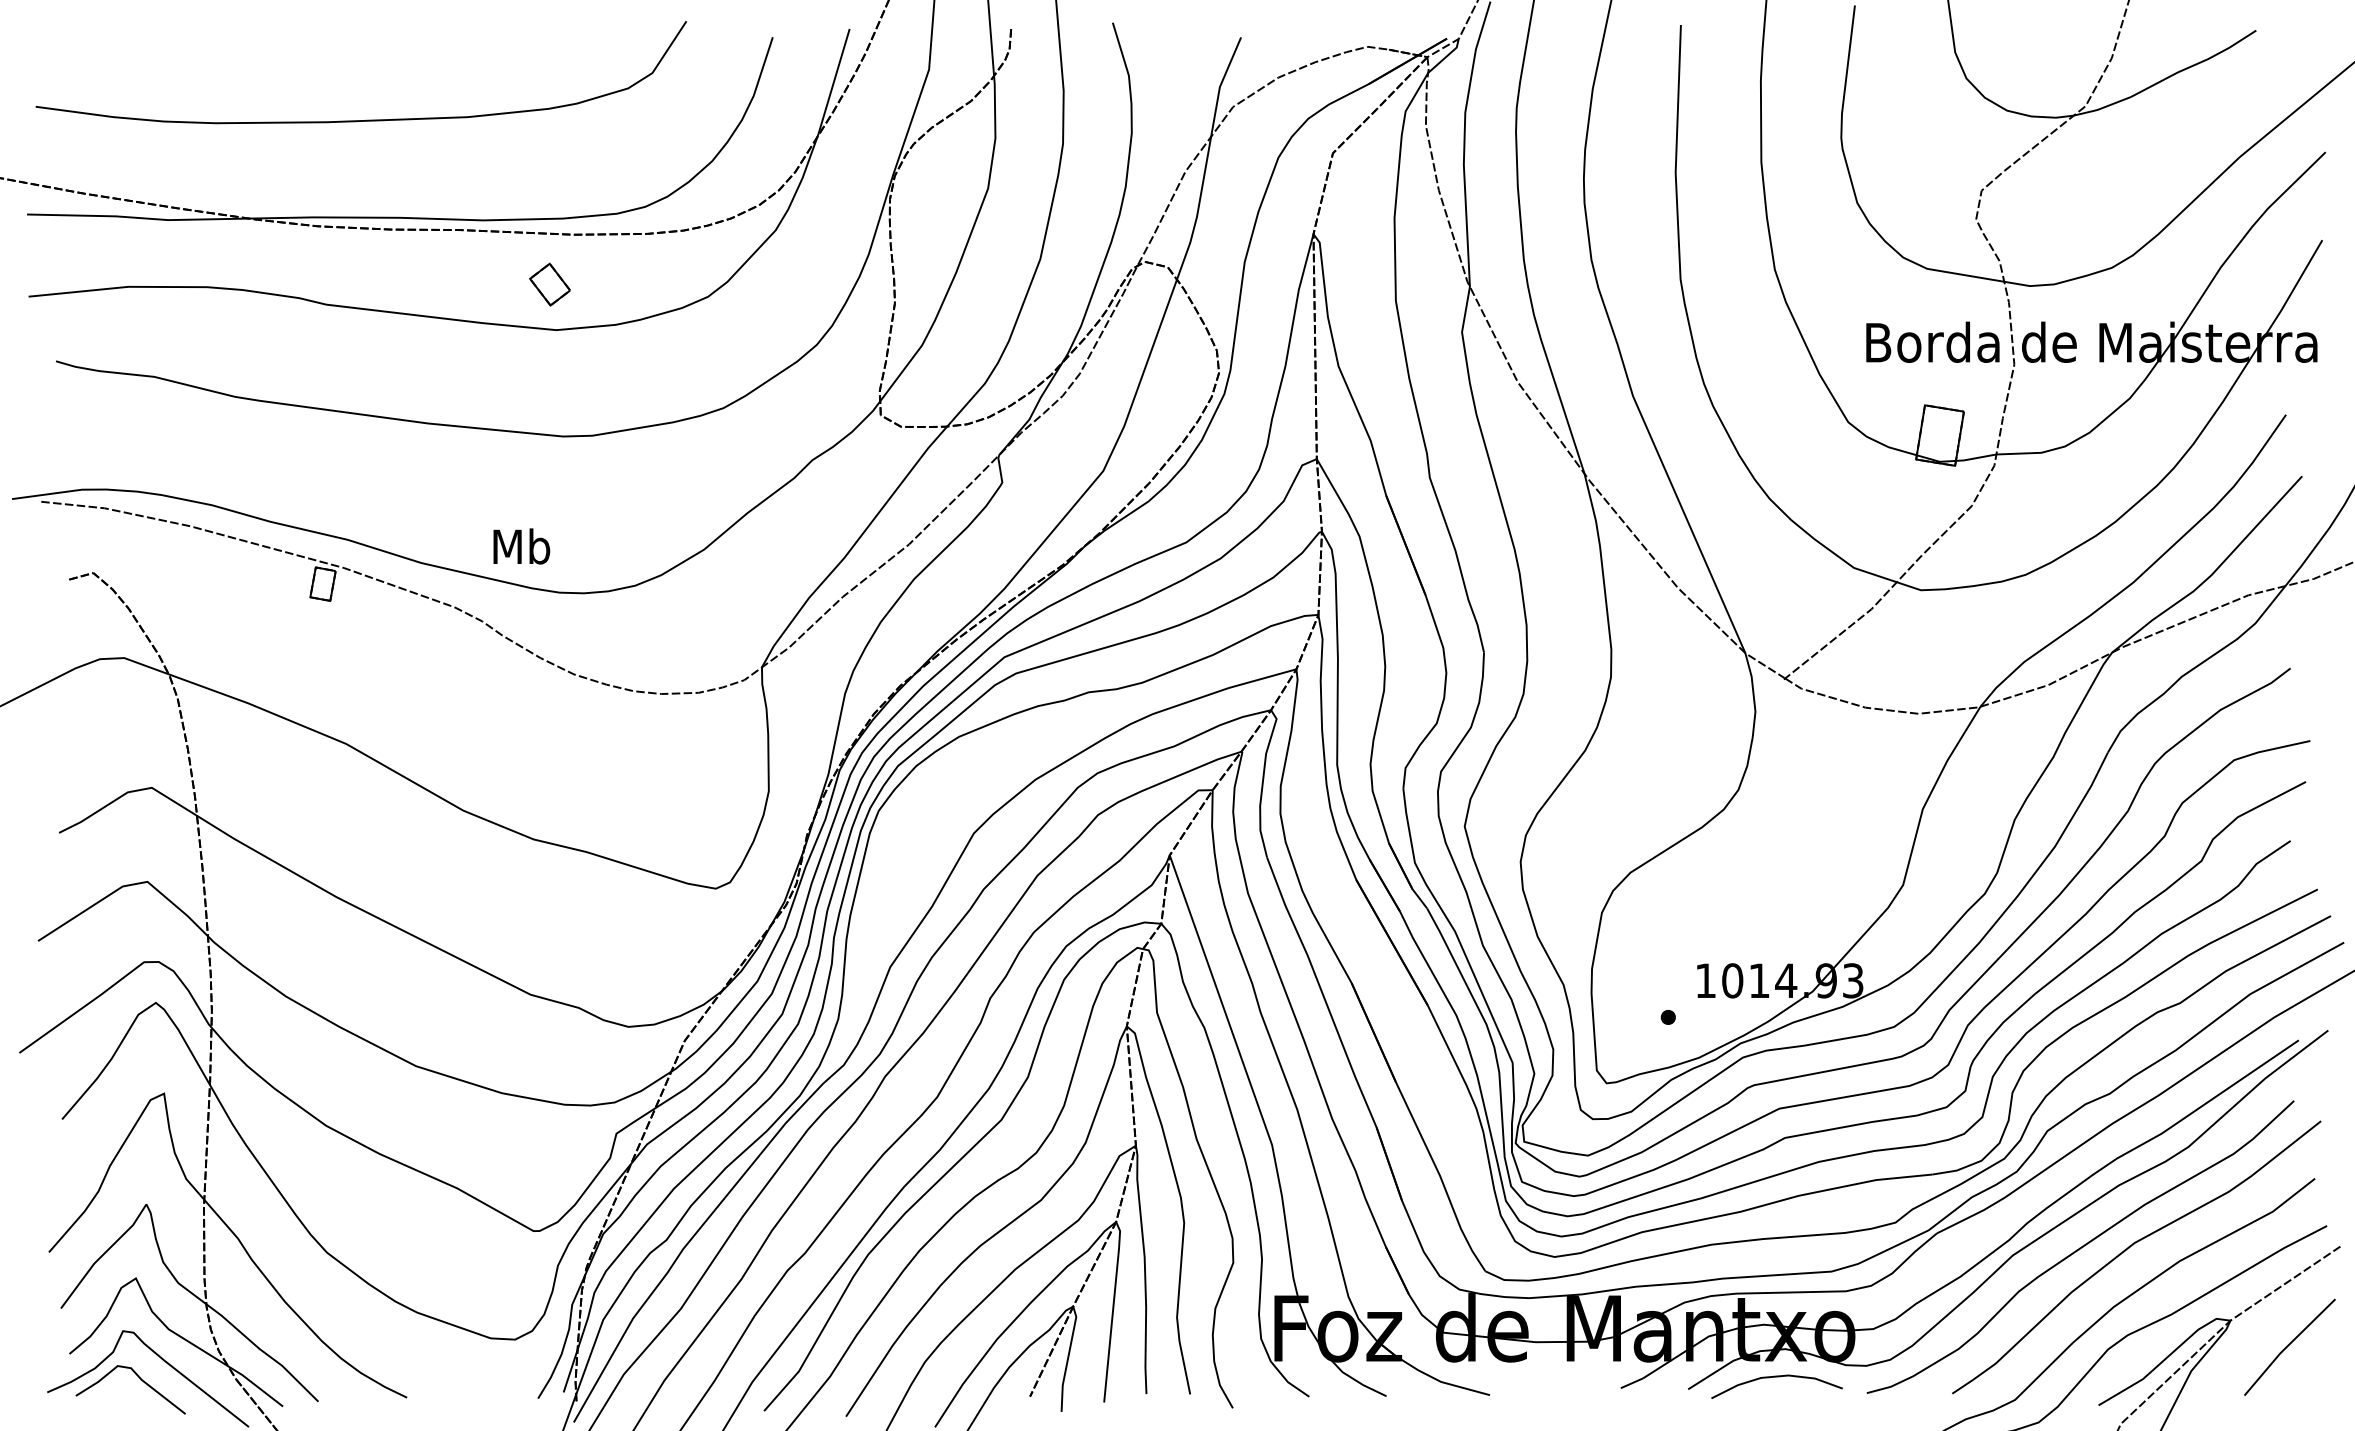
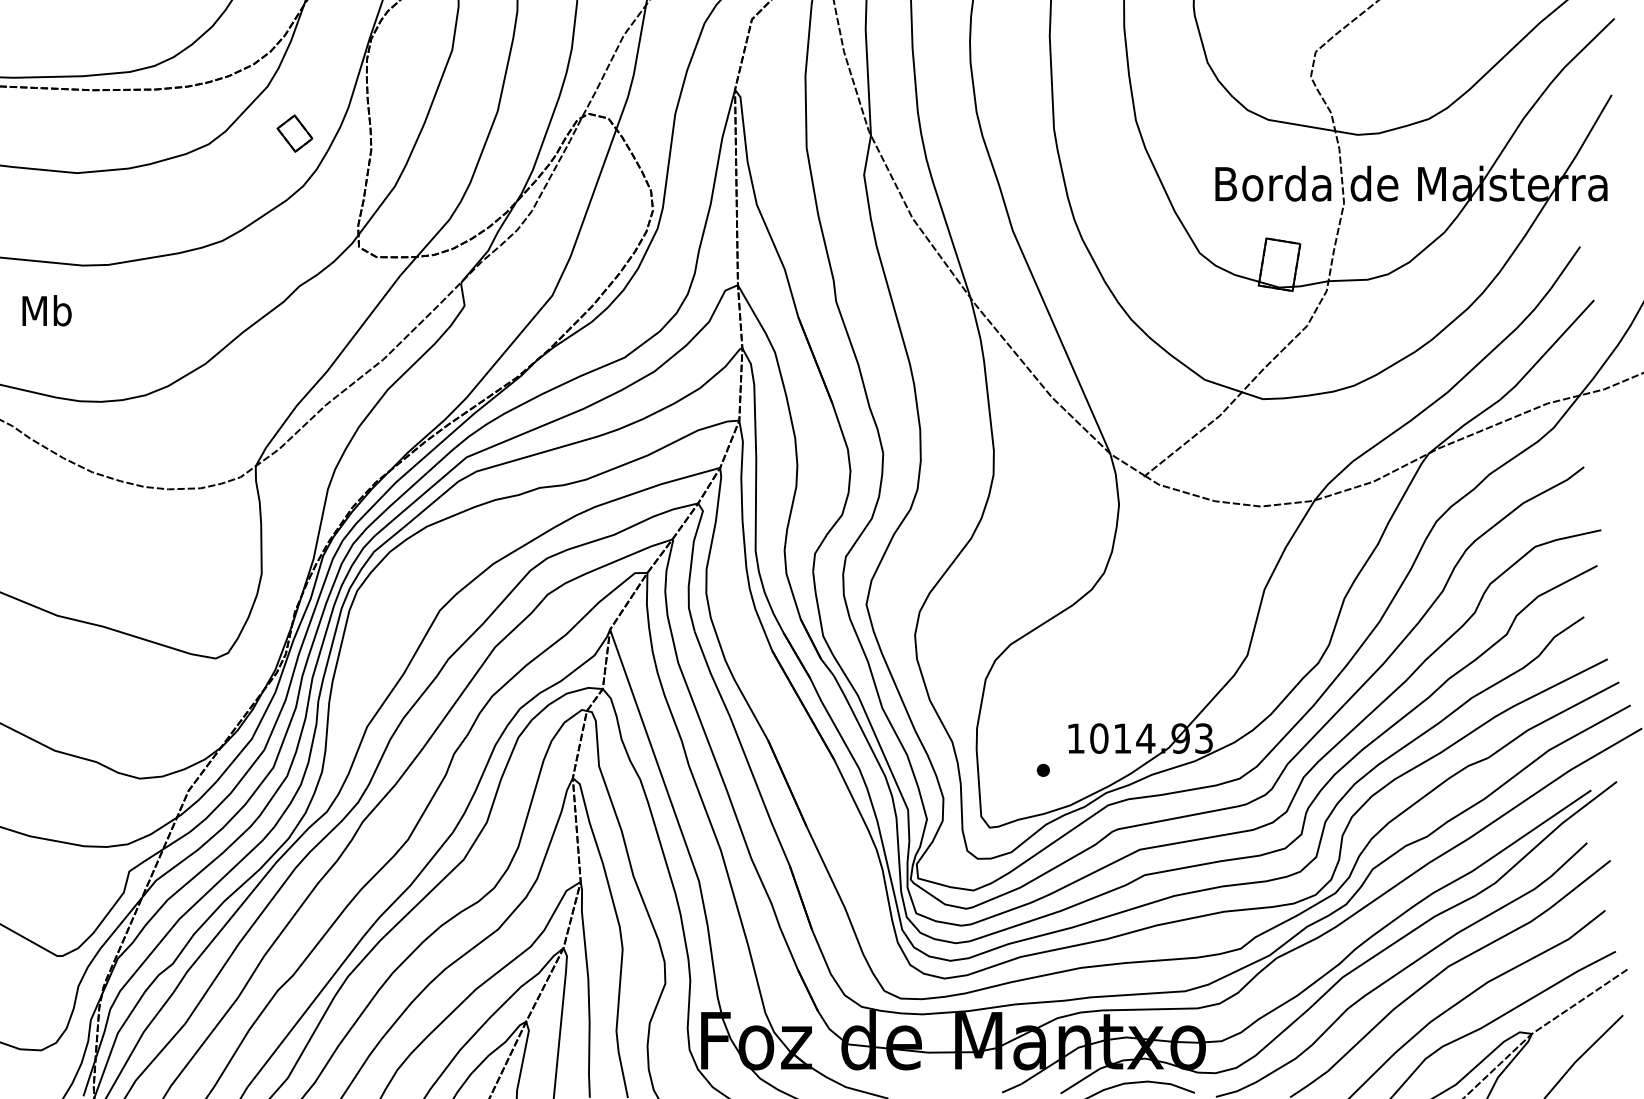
part: (549, 284) -> (294, 133), moved
text: (521, 546) -> (46, 310), moved

